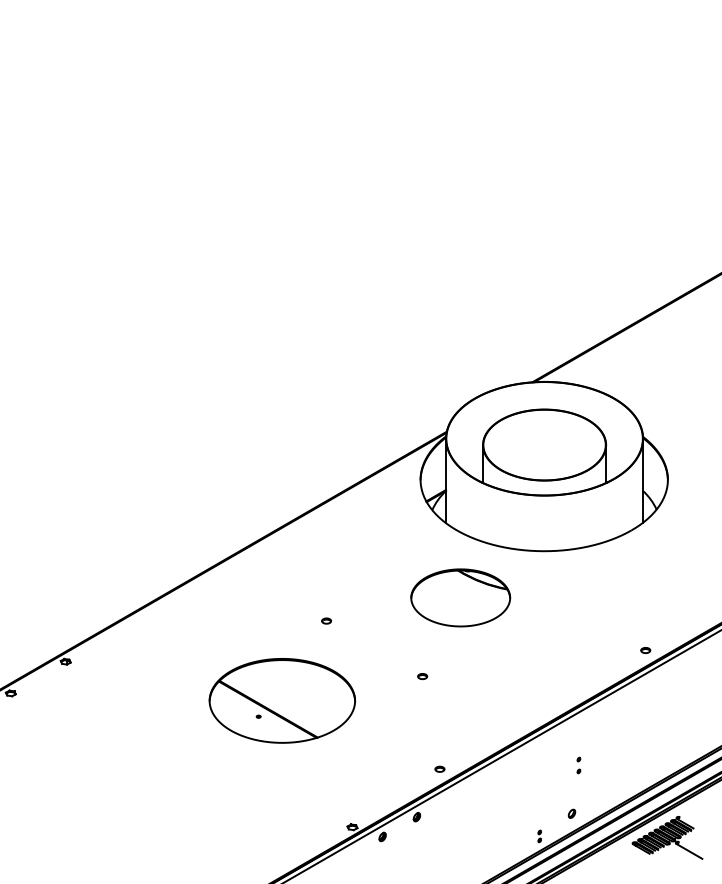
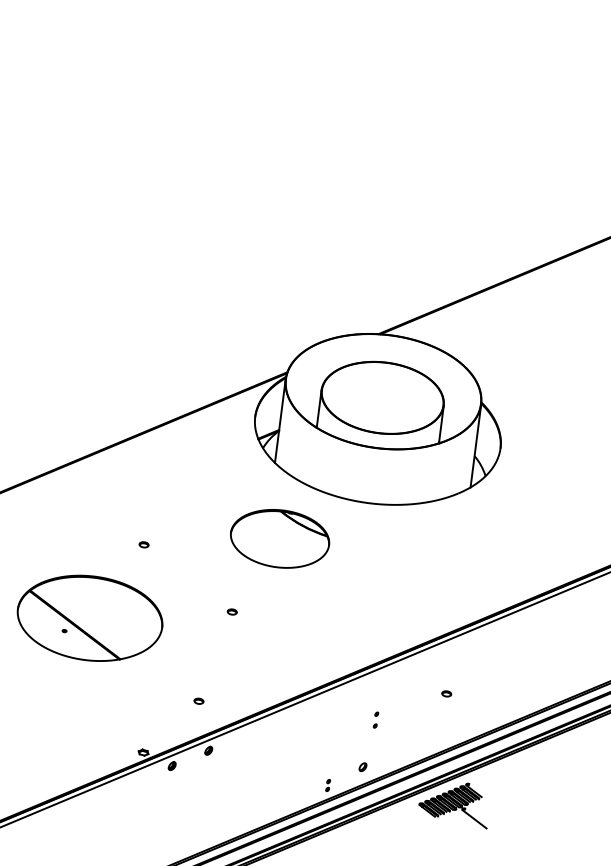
part: (645, 650) -> (446, 693), moved
part: (439, 768) -> (198, 700), moved

